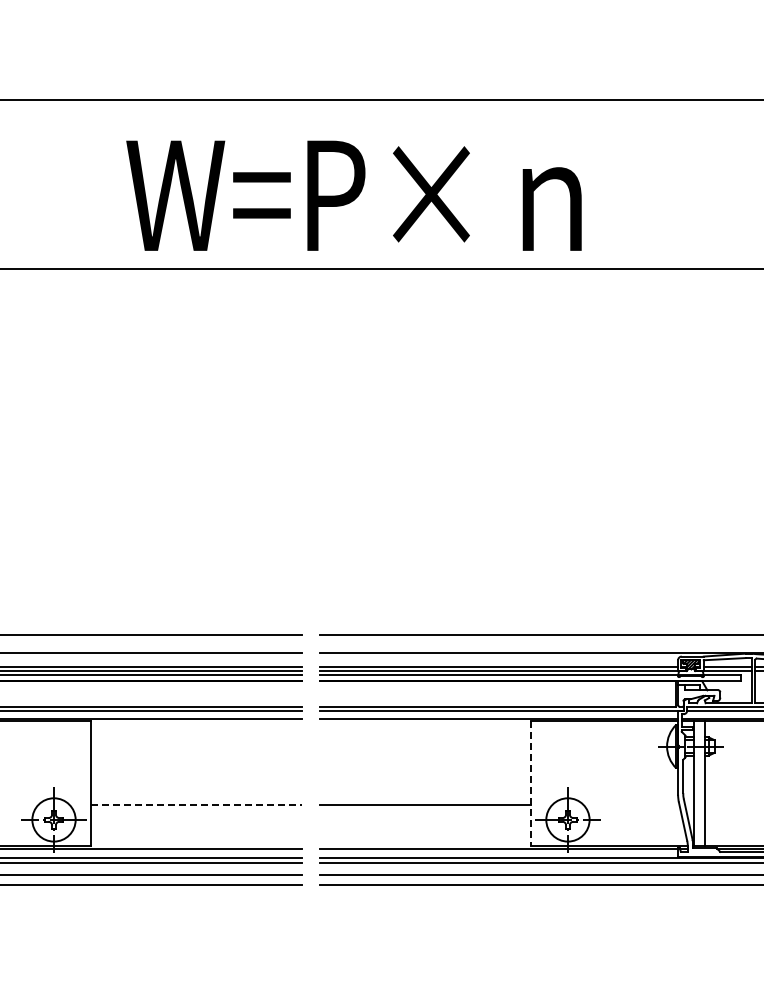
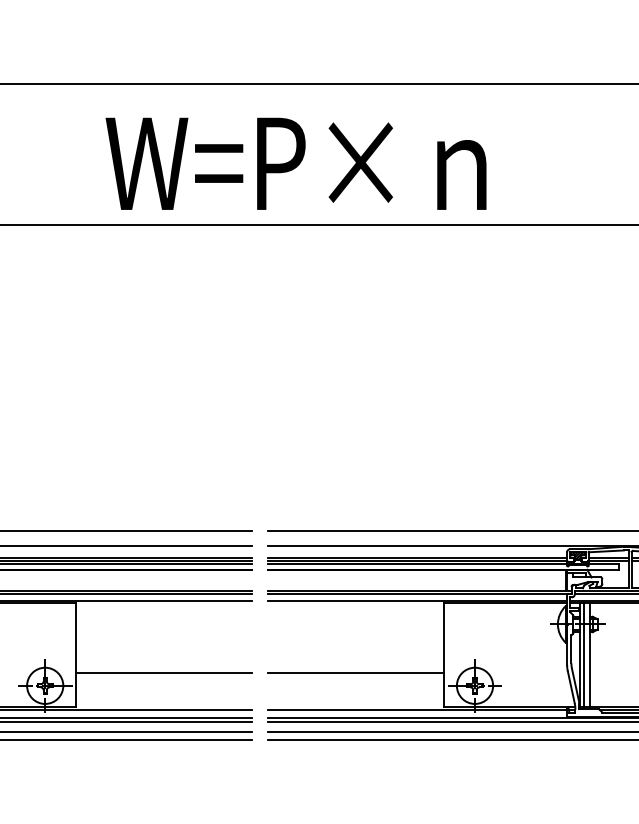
line: (698, 782) -> (584, 654), added
line: (531, 783) -> (444, 655), dashed -> solid
line: (196, 804) -> (164, 672), dashed -> solid

